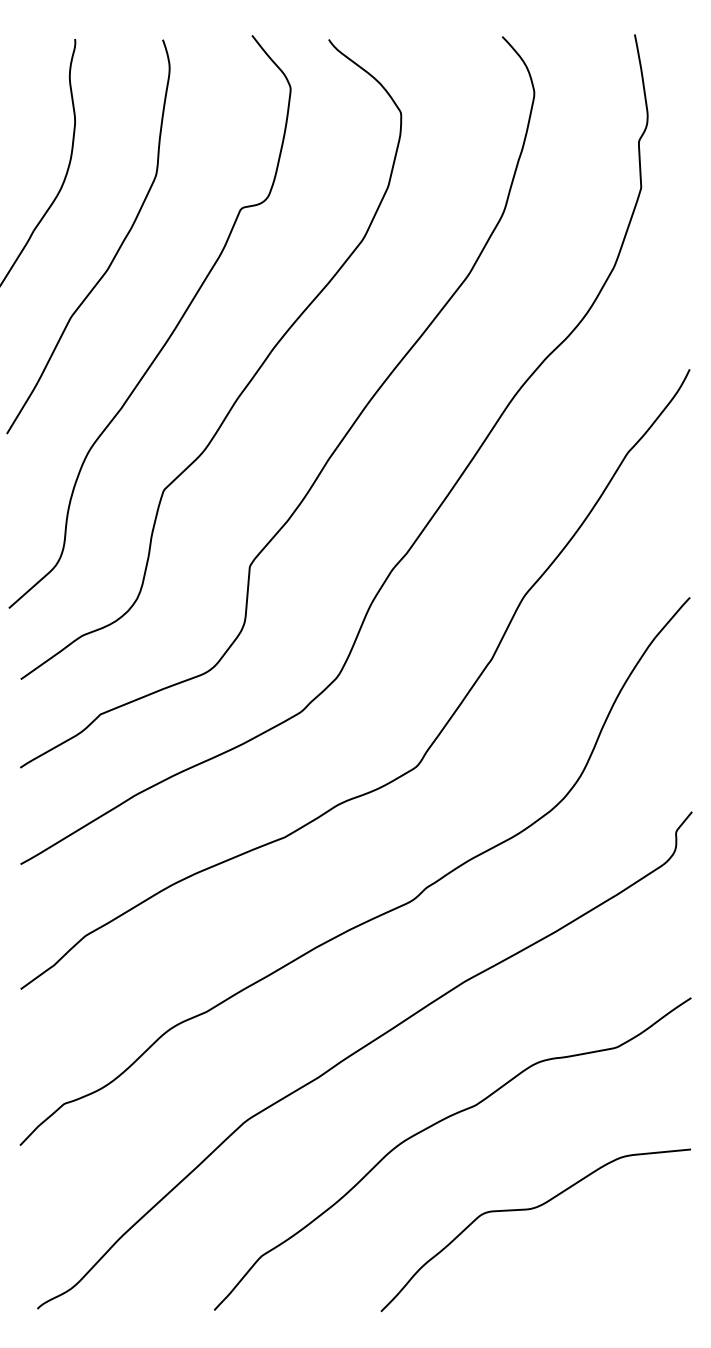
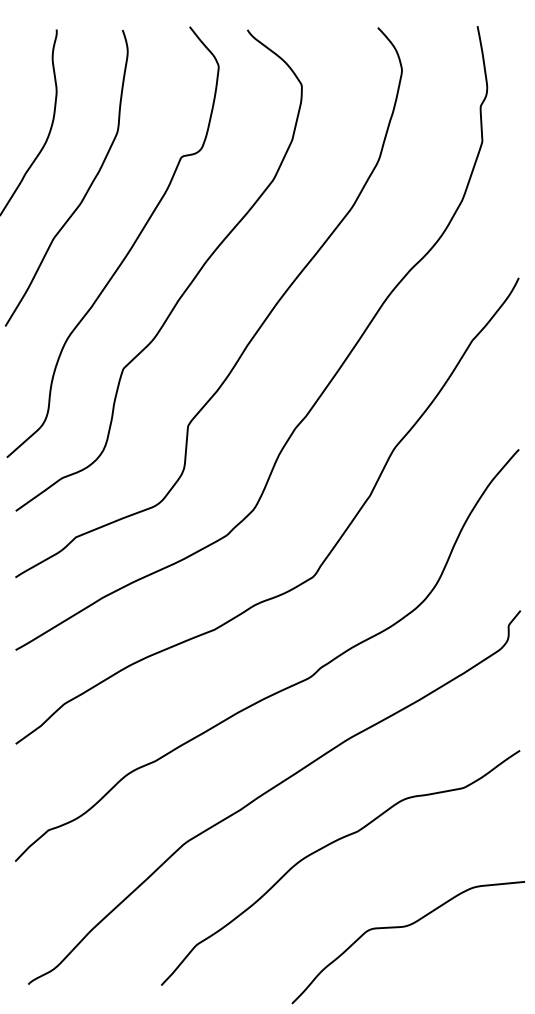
curve: (533, 1209) -> (406, 926), moved

